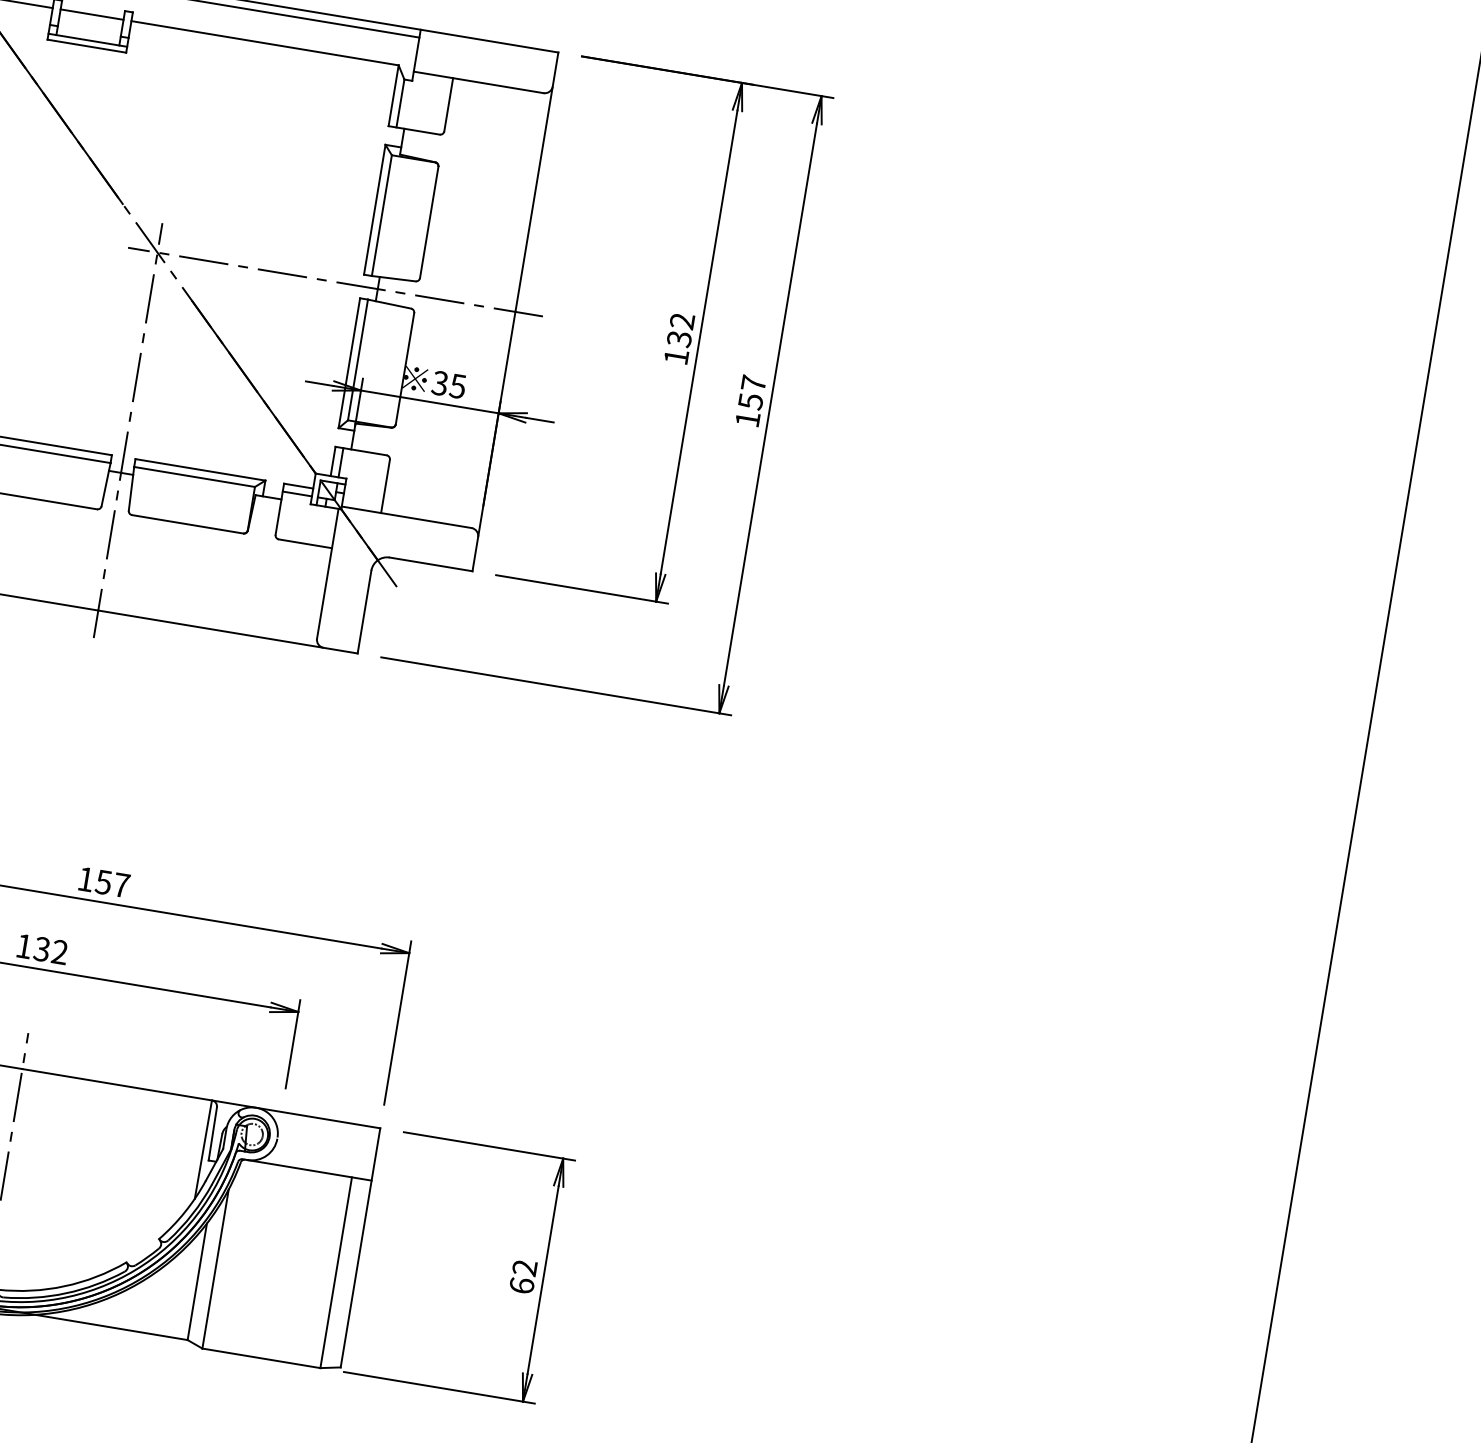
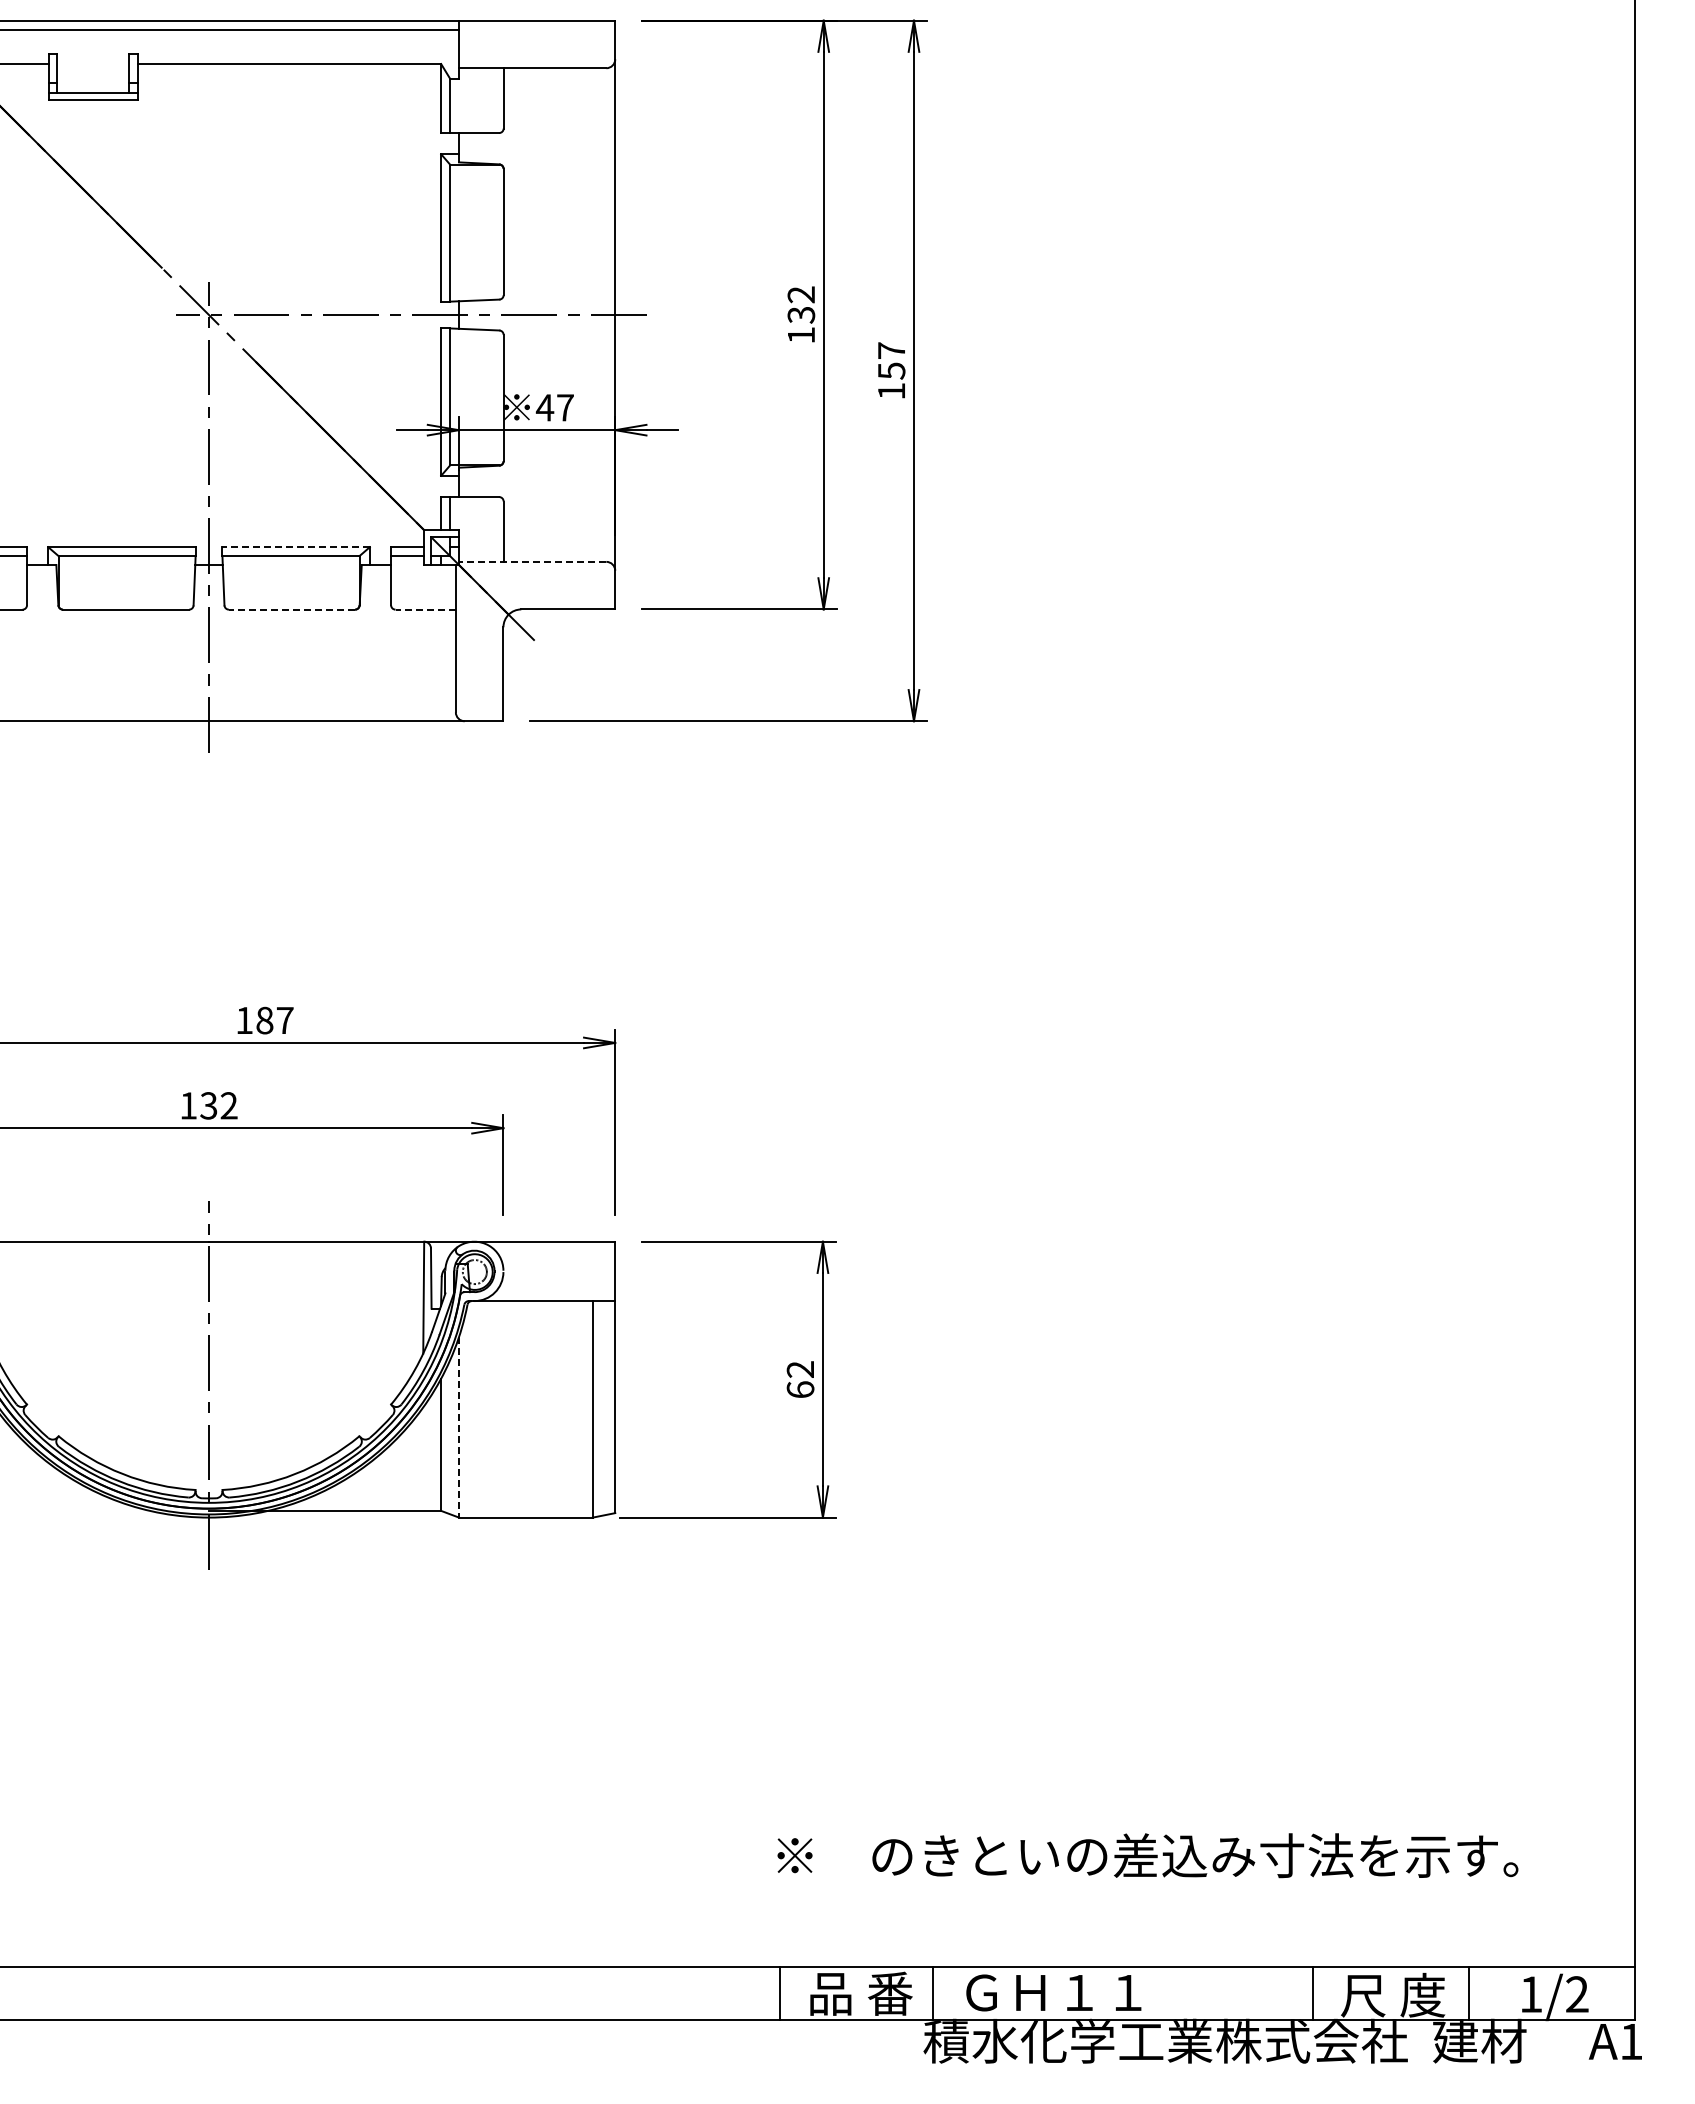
line: (91, 14) -> (92, 64), removed
text: (448, 384) -> (554, 407), 35 -> 47
line: (200, 470) -> (296, 547), solid -> dashed
line: (406, 516) -> (532, 561), solid -> dashed
line: (187, 524) -> (291, 609), solid -> dashed
line: (305, 543) -> (425, 609), solid -> dashed
text: (103, 882) -> (264, 1020), 157 -> 187
line: (215, 1269) -> (459, 1427), solid -> dashed

